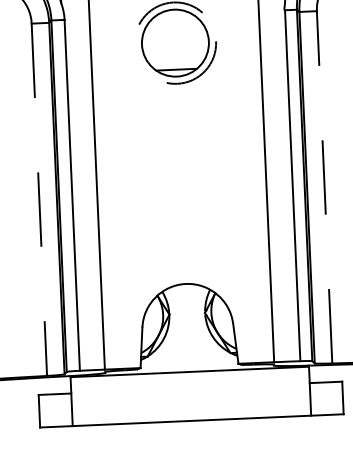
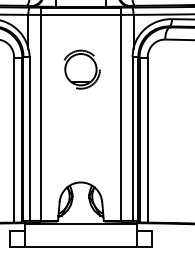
line: (324, 185) -> (147, 139), dashed -> solid
line: (40, 200) -> (14, 140), dashed -> solid

